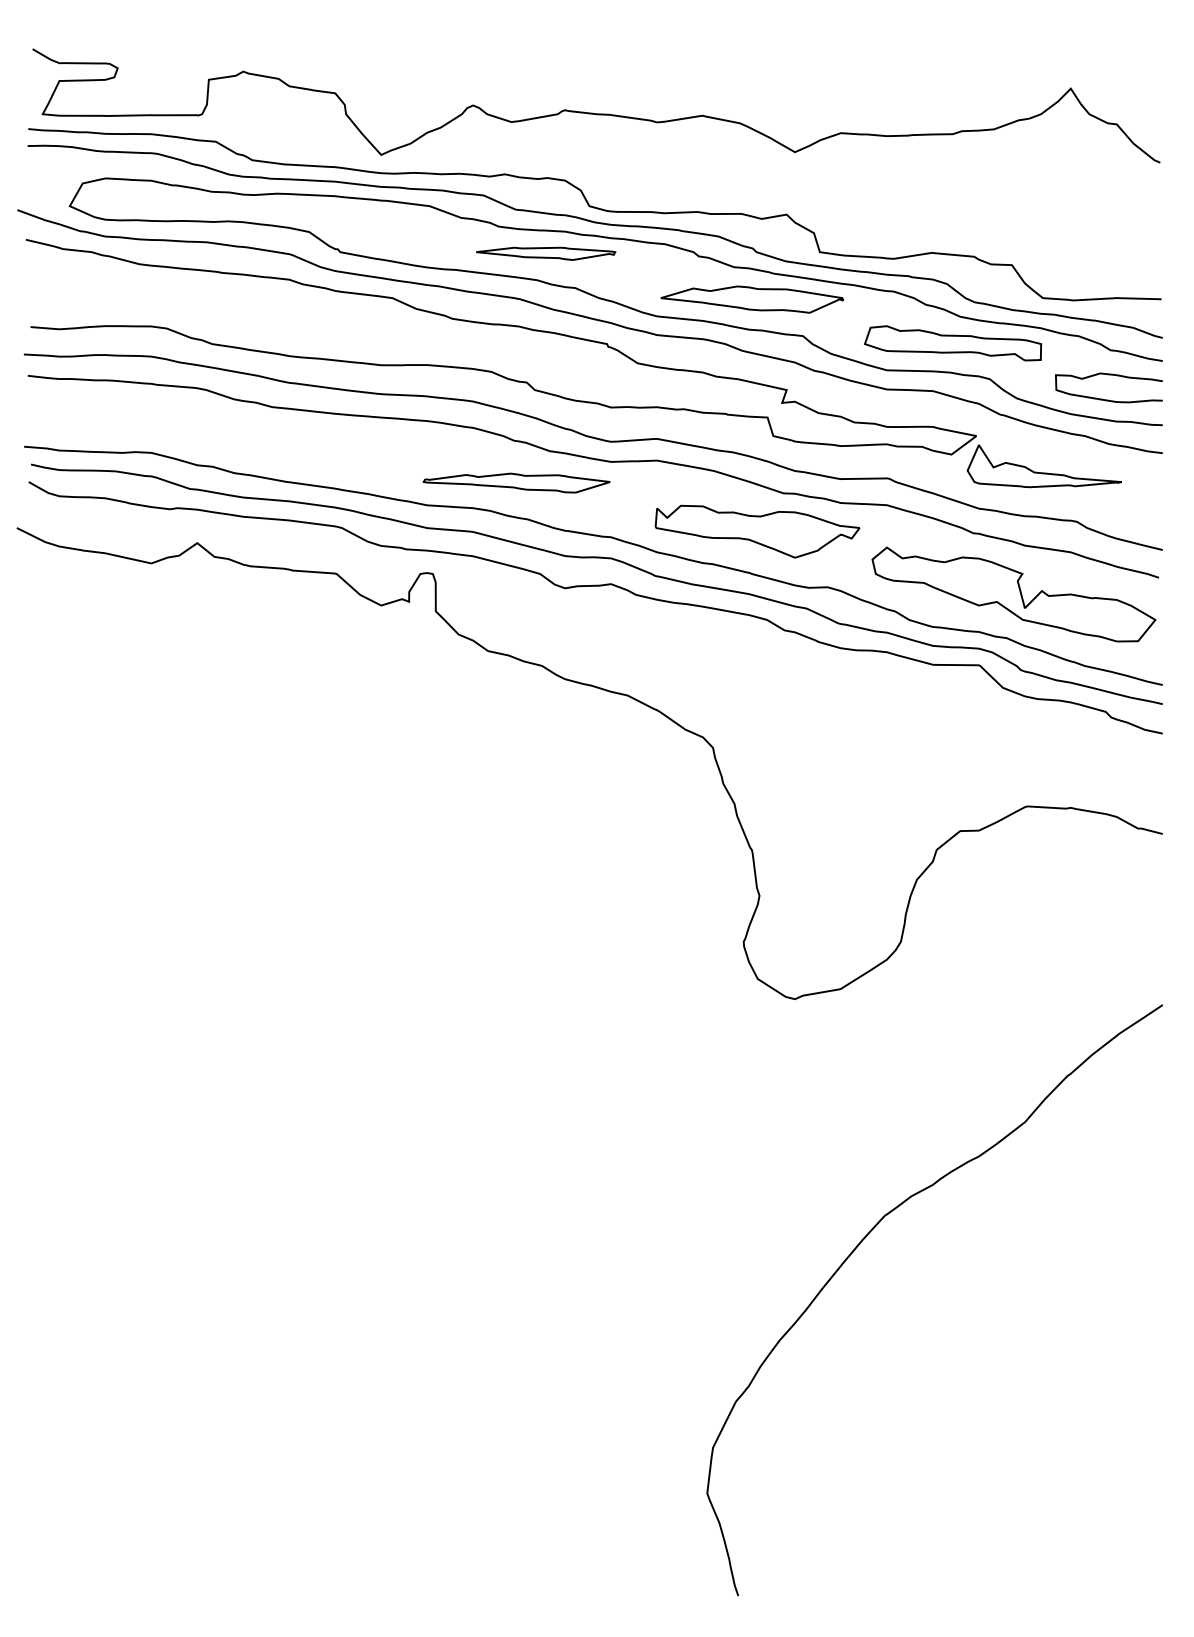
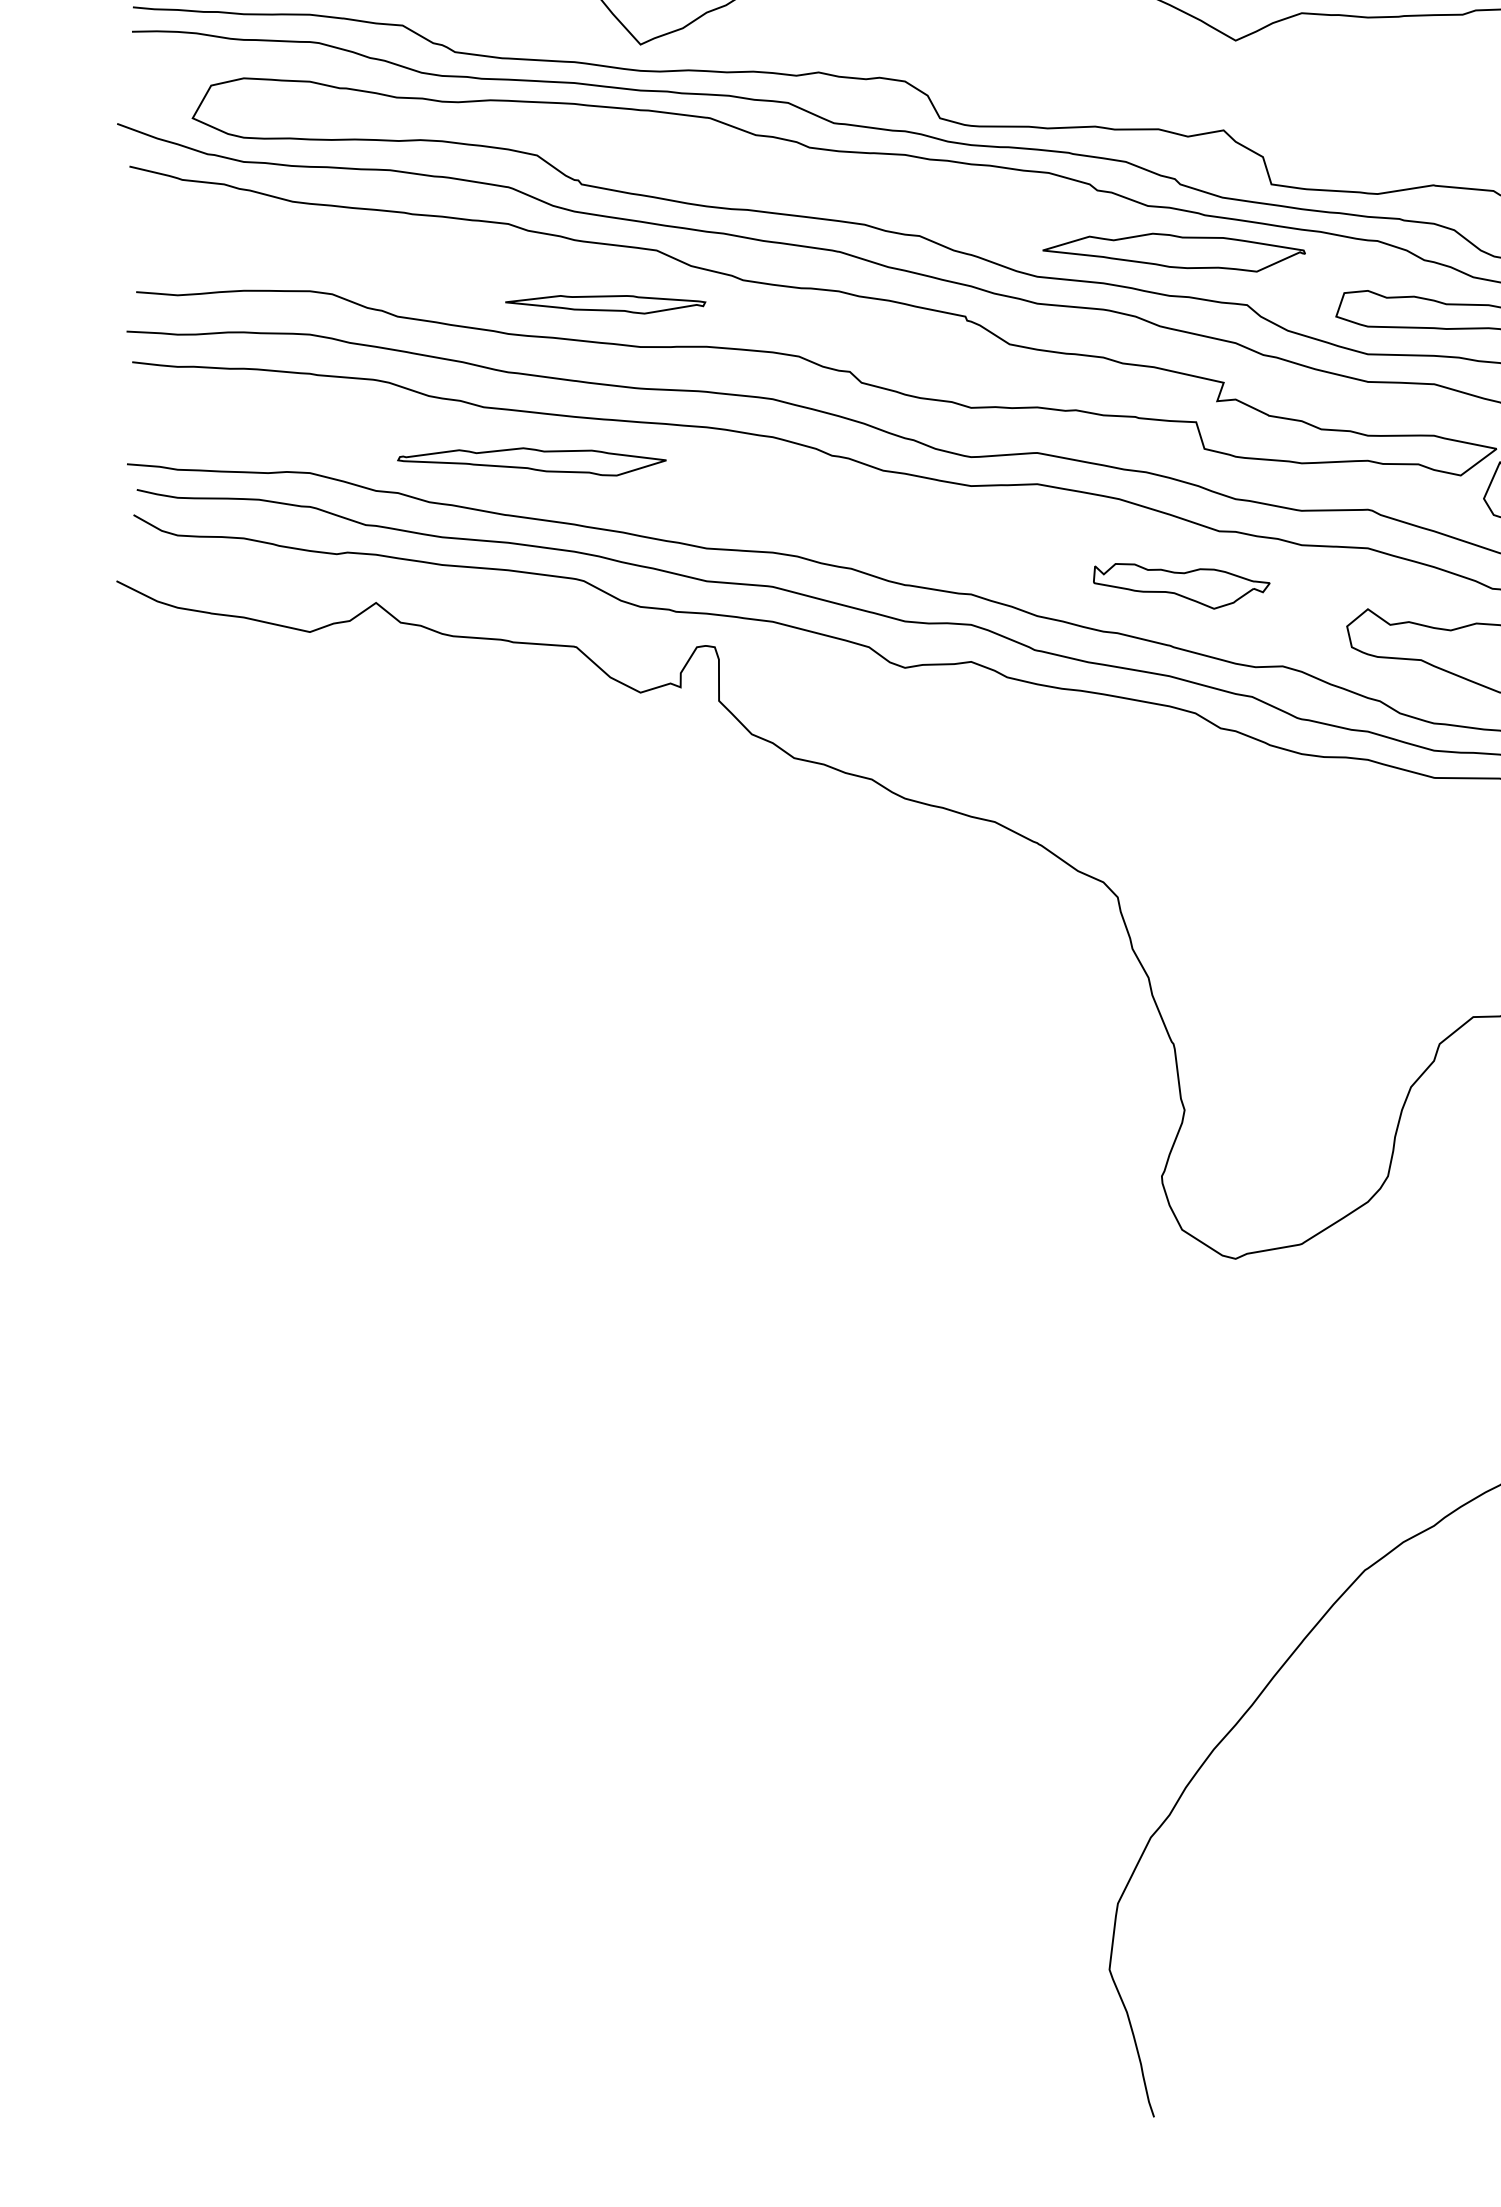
part: (546, 253) -> (606, 304), moved
part: (516, 482) -> (531, 461), moved
part: (757, 531) -> (1181, 586), size x0.6

